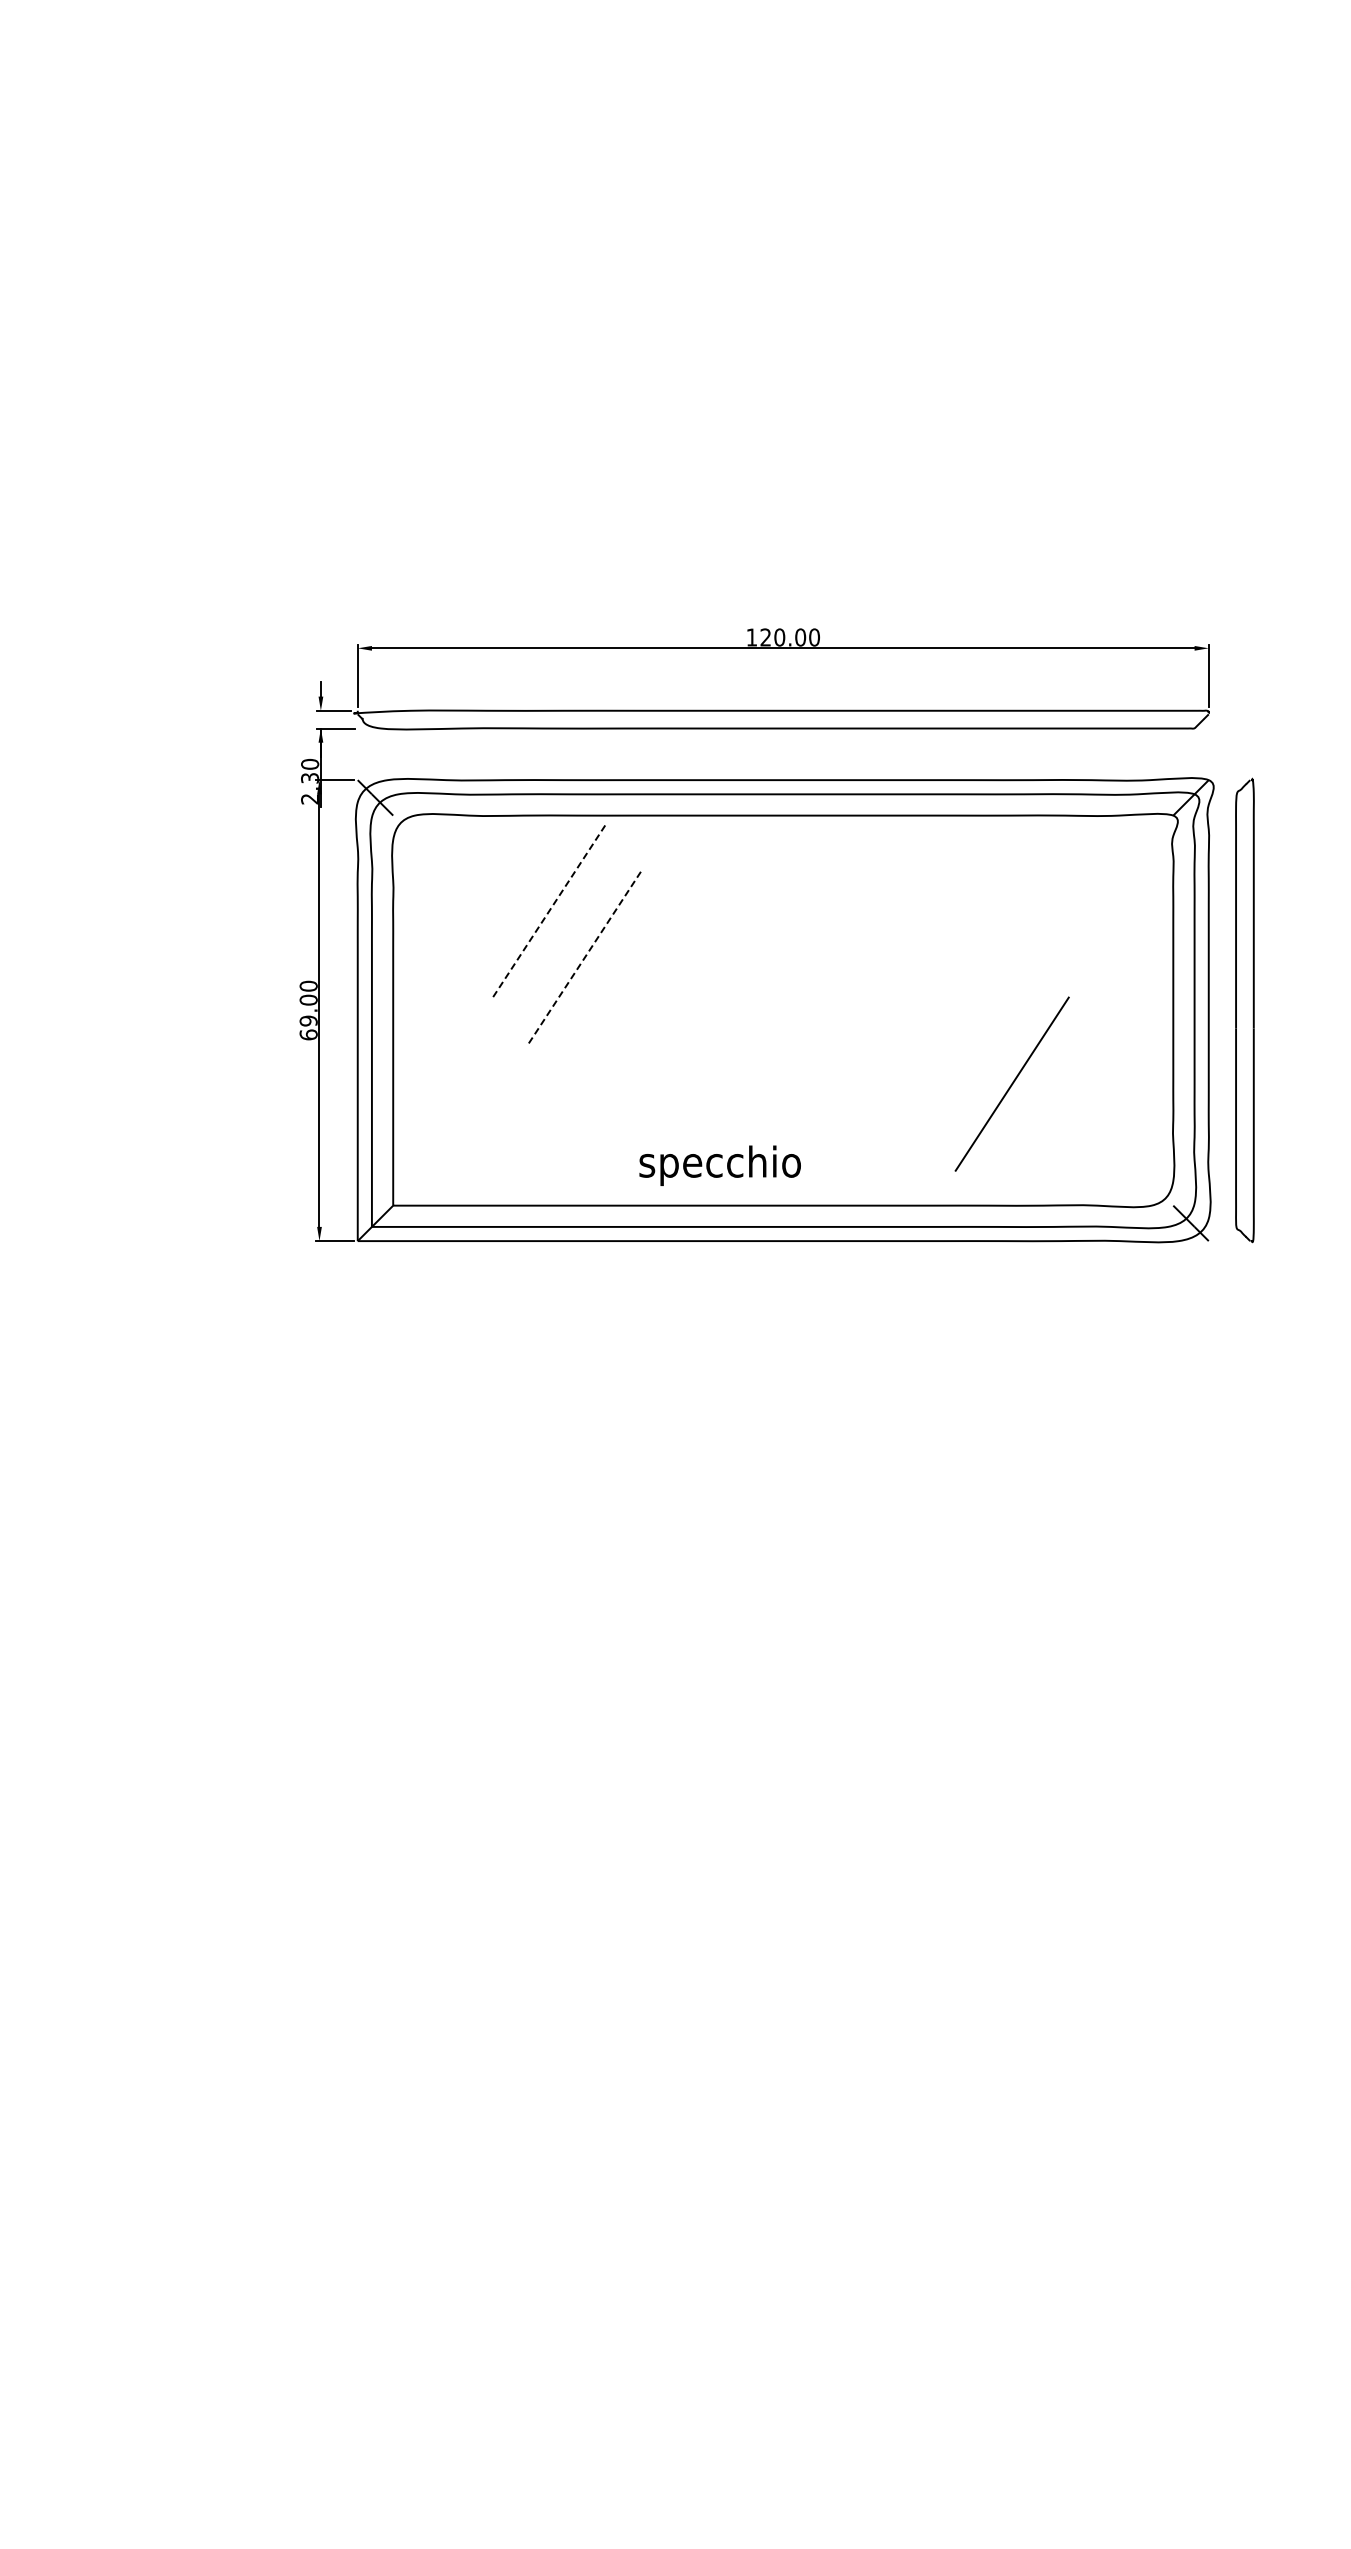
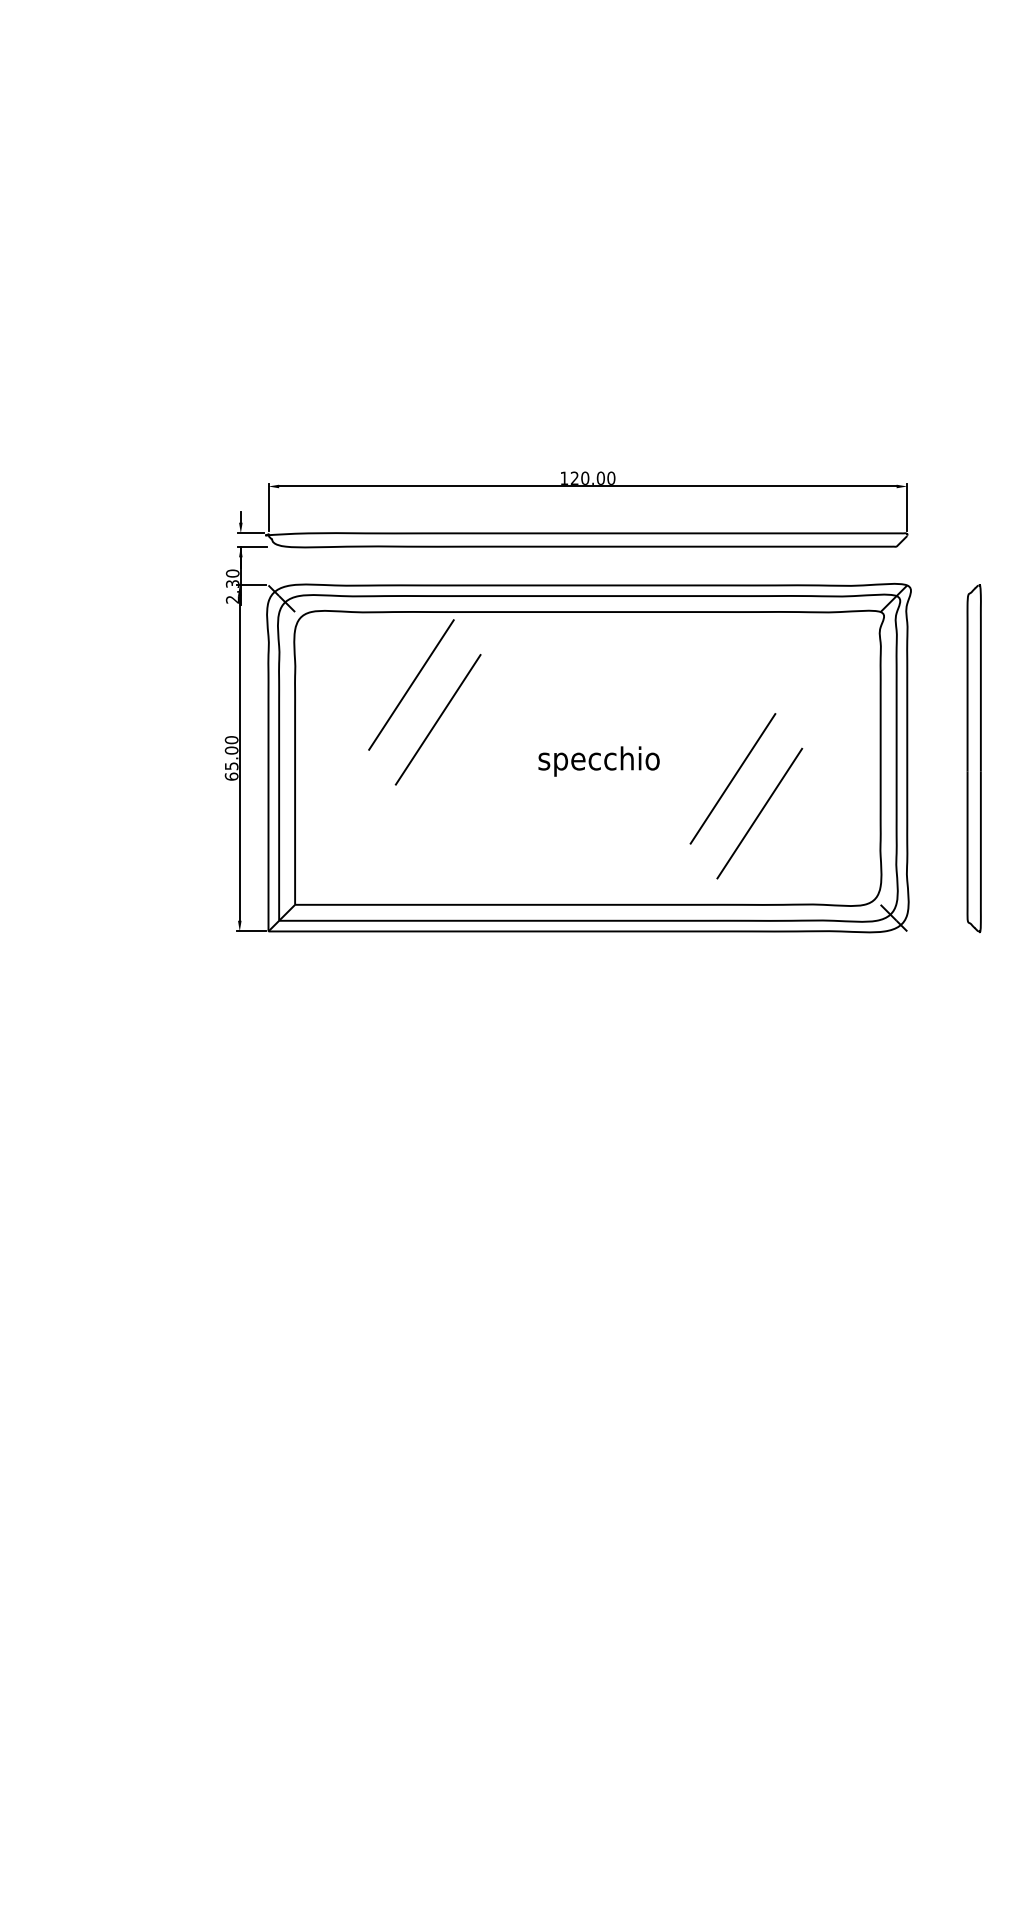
line: (547, 913) -> (410, 685), dashed -> solid
line: (583, 959) -> (437, 720), dashed -> solid
part: (1244, 1010) -> (973, 758), moved
text: (308, 1020) -> (231, 765), 69.00 -> 65.00
line: (976, 1037) -> (732, 778), added
text: (719, 1165) -> (598, 761), moved

